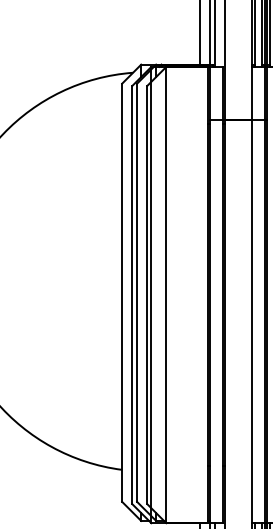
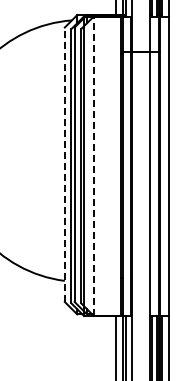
line: (121, 292) -> (64, 164), solid -> dashed
line: (165, 295) -> (93, 166), solid -> dashed

